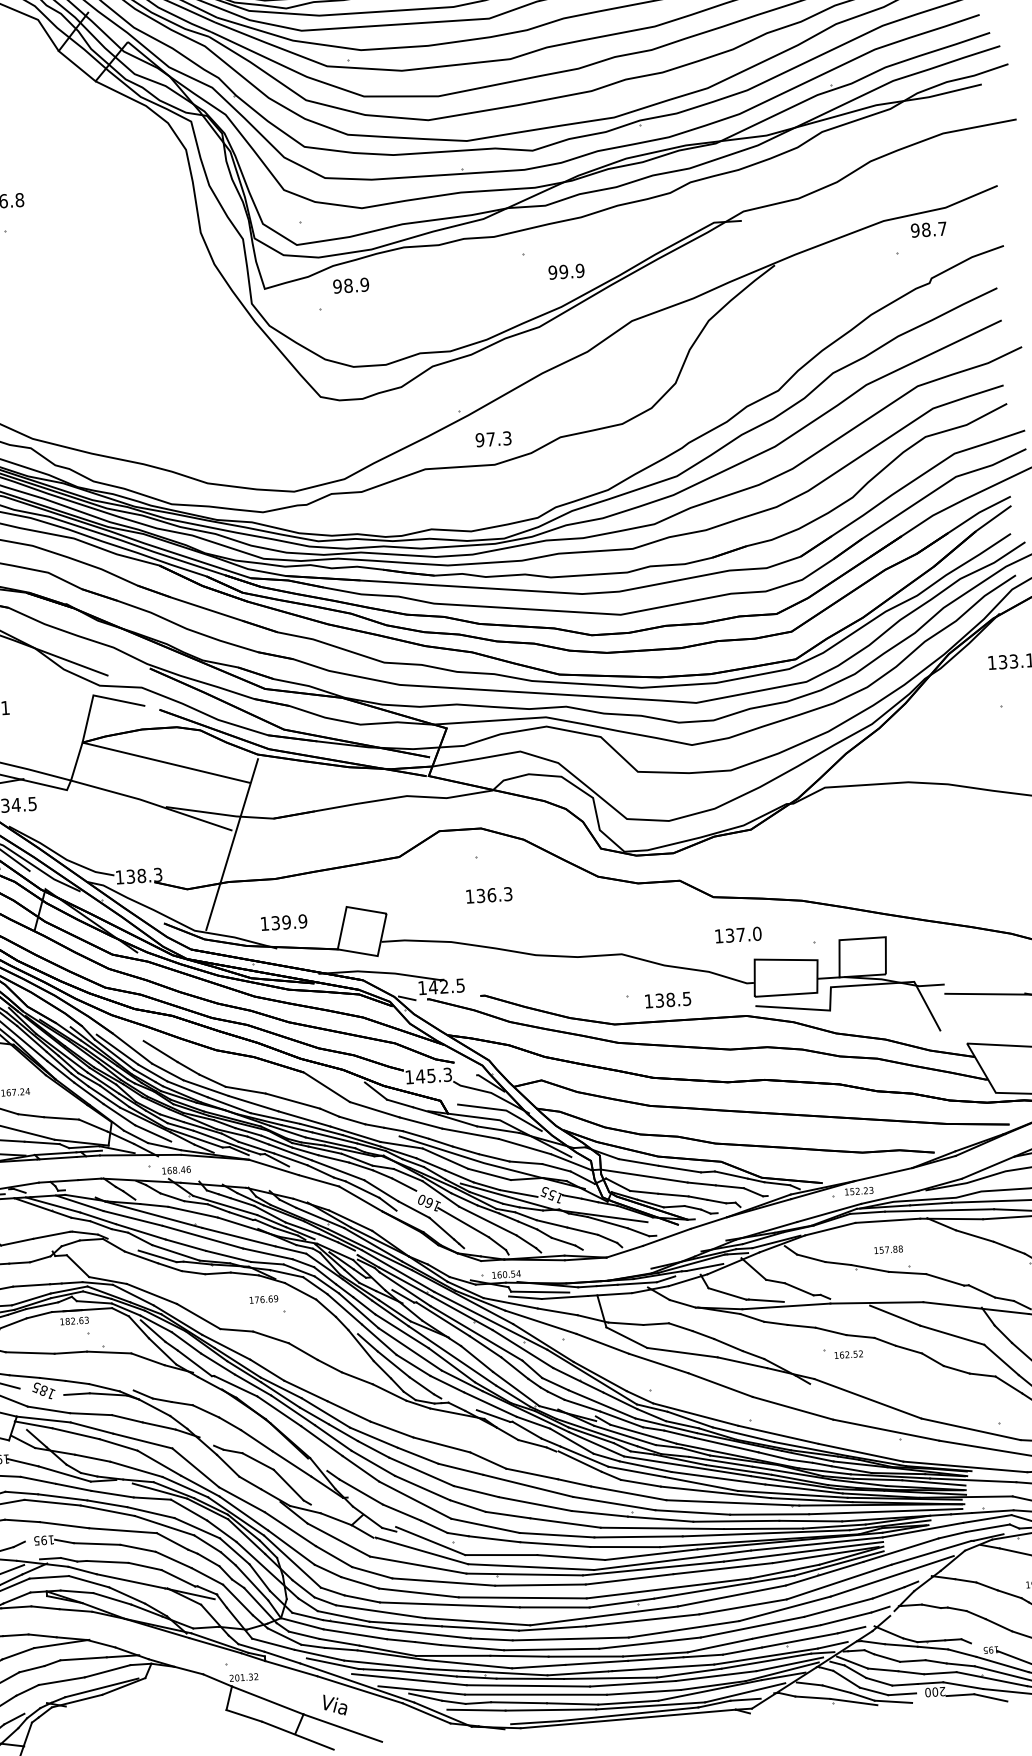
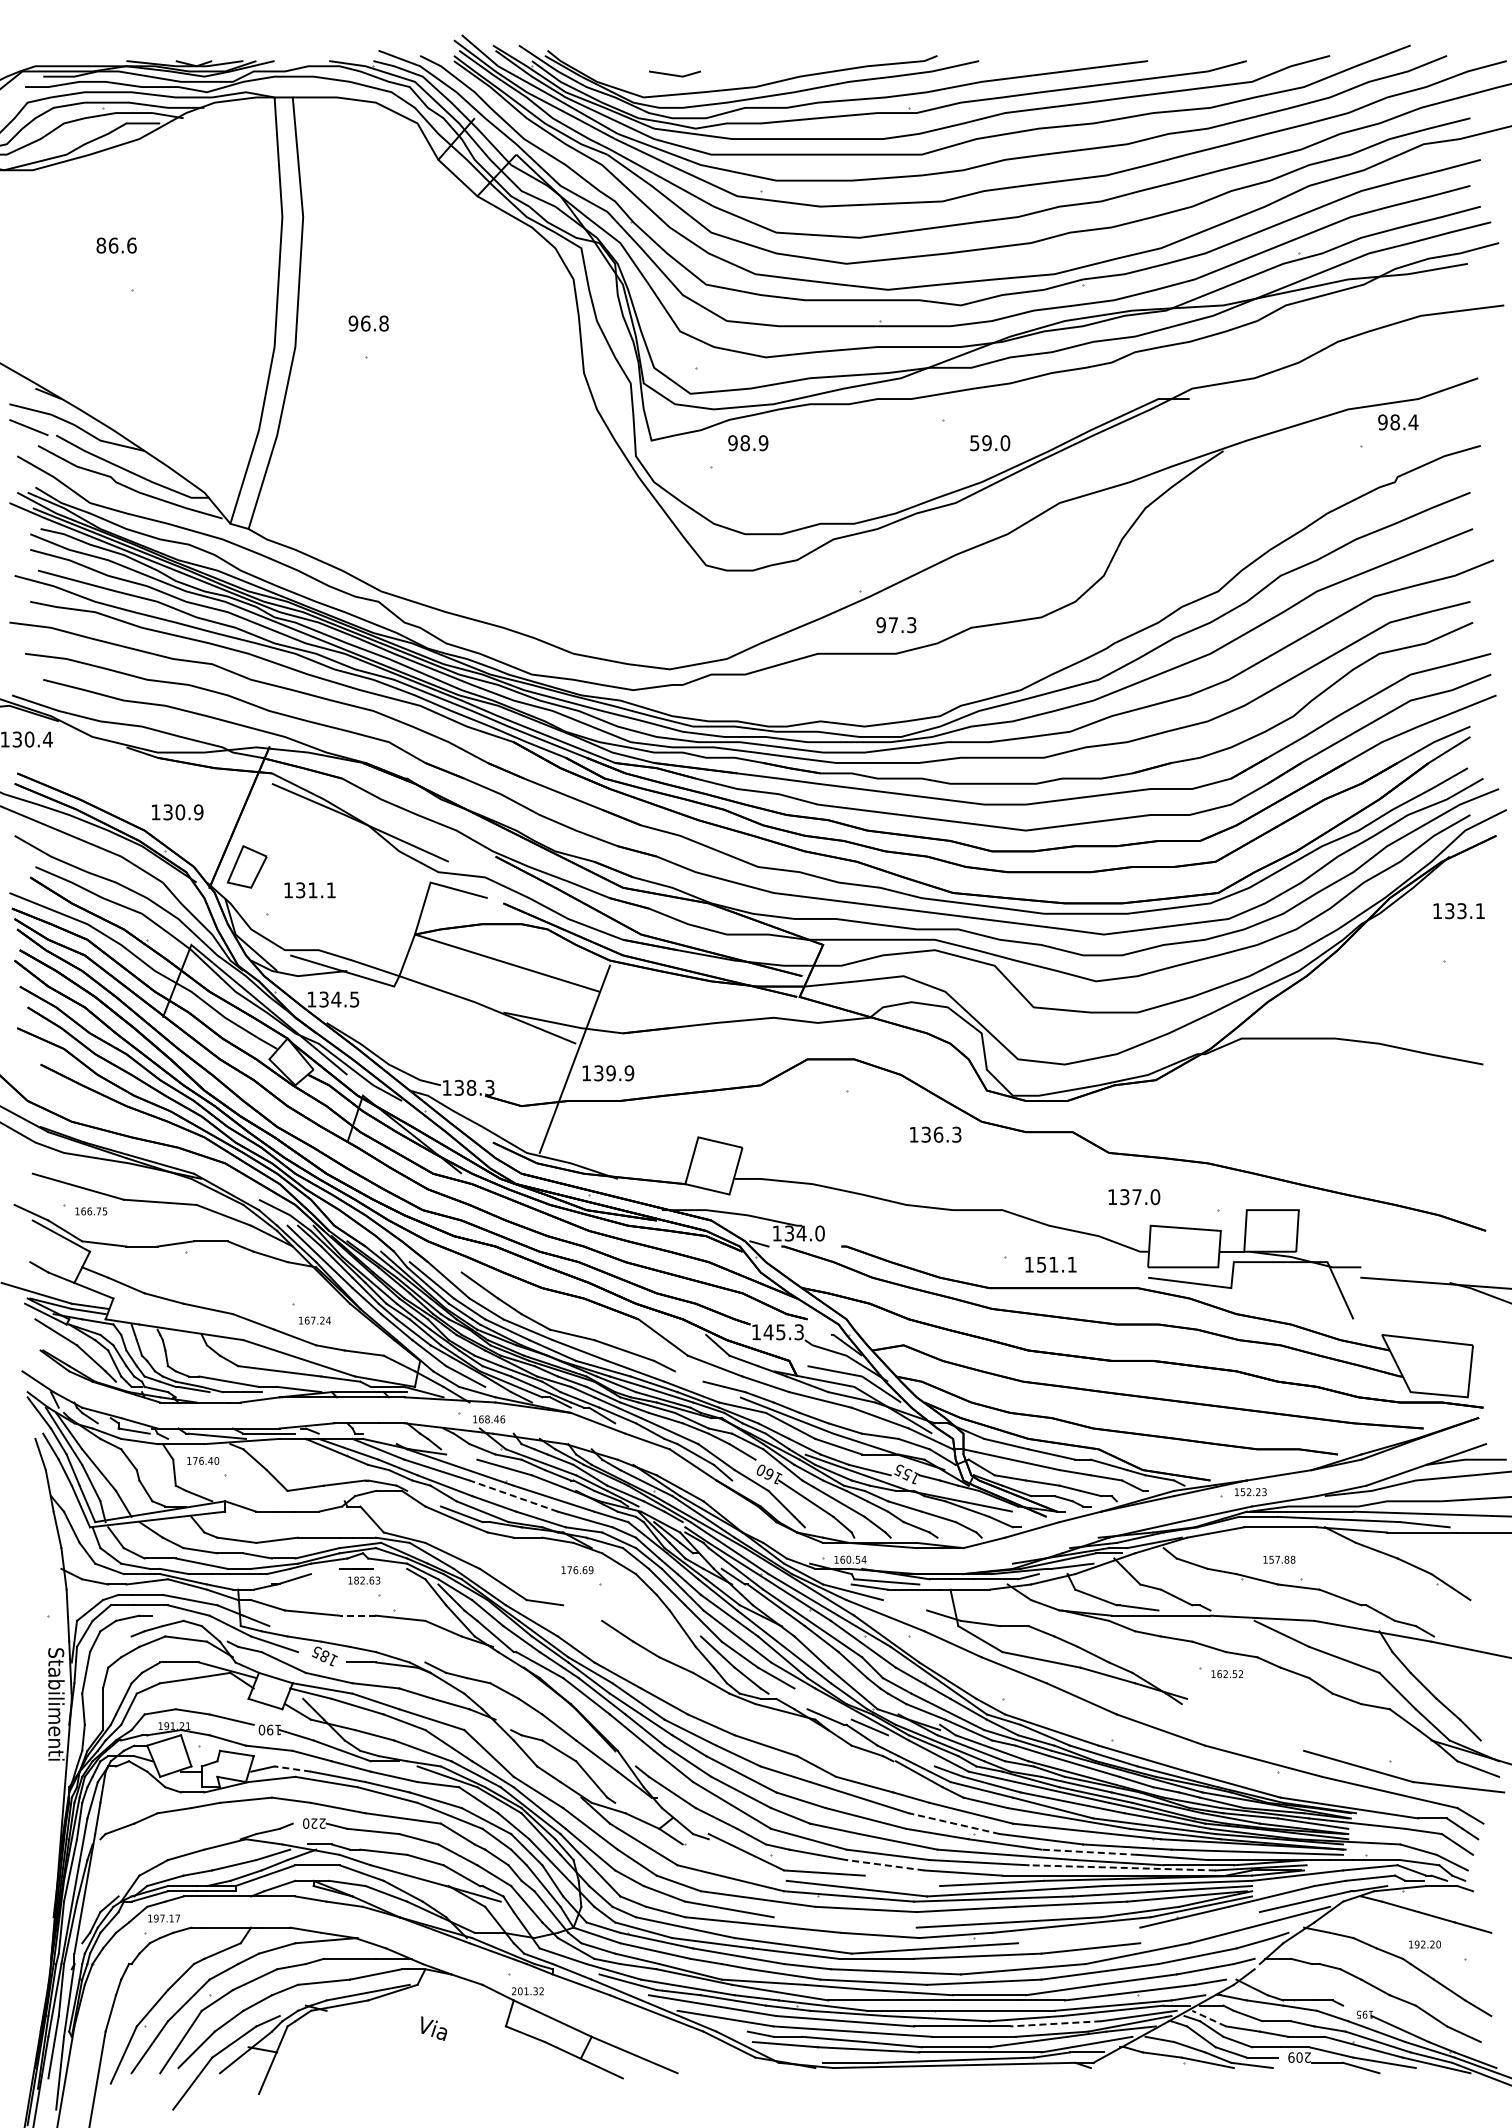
text: (942, 228) -> (1413, 422), 98.7 -> 98.4
text: (566, 272) -> (990, 443), 99.9 -> 59.0
text: (489, 895) -> (935, 1134), moved
text: (284, 922) -> (608, 1073), moved
text: (446, 986) -> (804, 1233), 142.5 -> 134.0
text: (673, 999) -> (1056, 1264), 138.5 -> 151.1
line: (351, 1120) -> (688, 1376), removed
line: (154, 1204) -> (461, 1456), removed
line: (202, 1237) -> (513, 1496), solid -> dashed
line: (97, 1308) -> (390, 1568), removed
line: (557, 1312) -> (904, 1605), removed
line: (39, 1315) -> (325, 1571), removed
line: (270, 1336) -> (582, 1612), removed
line: (367, 1342) -> (690, 1625), removed
line: (70, 1352) -> (357, 1615), solid -> dashed
line: (867, 1398) -> (1245, 1724), removed
line: (489, 1404) -> (822, 1703), removed
line: (571, 1440) -> (911, 1750), removed
line: (21, 1493) -> (292, 1769), solid -> dashed
line: (614, 1503) -> (954, 1823), solid -> dashed
line: (736, 1521) -> (1089, 1852), solid -> dashed
line: (766, 1532) -> (1122, 1867), solid -> dashed
text: (44, 1540) -> (314, 1823), 195 -> 220
line: (555, 1544) -> (885, 1865), solid -> dashed
line: (421, 1550) -> (735, 1862), removed
line: (571, 1557) -> (902, 1880), removed
line: (838, 1581) -> (1199, 1927), removed
line: (732, 1596) -> (1079, 1935), removed
line: (522, 1597) -> (844, 1922), removed
line: (852, 1662) -> (1209, 2018), solid -> dashed
line: (715, 1675) -> (1055, 2023), solid -> dashed
text: (928, 1692) -> (1291, 2057), 200 -> 209
line: (425, 1697) -> (729, 2026), removed
text: (335, 1704) -> (434, 2028), moved

